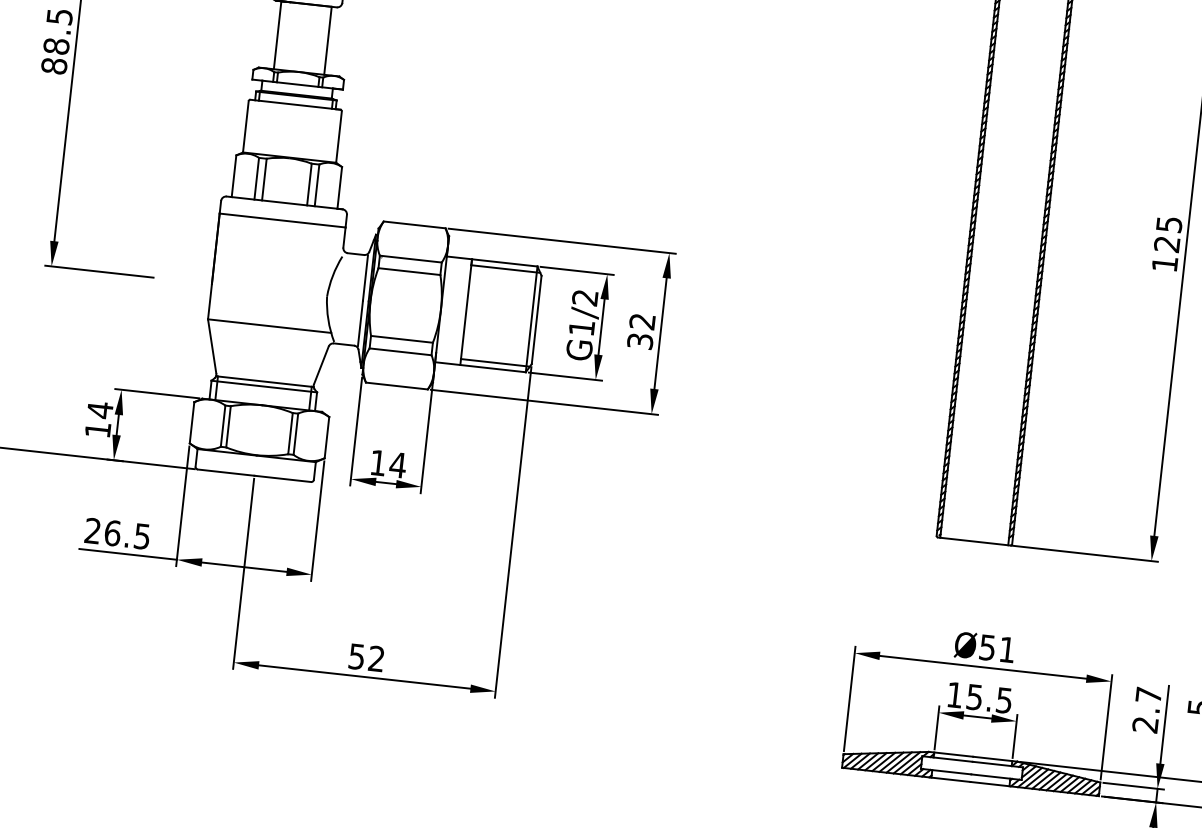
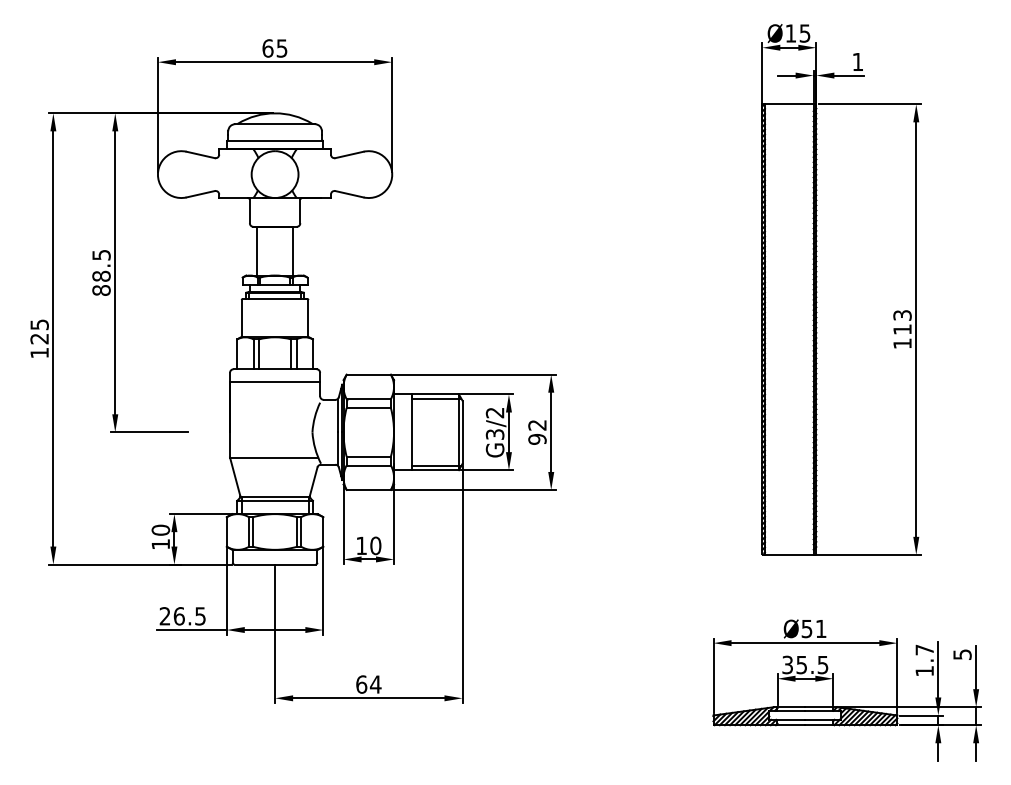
text: (1168, 234) -> (902, 322), 125 -> 113
text: (580, 327) -> (494, 434), G1/2 -> G3/2
text: (640, 341) -> (537, 439), 32 -> 92
text: (99, 410) -> (160, 530), 14 -> 10
text: (397, 464) -> (375, 545), 14 -> 10
text: (366, 657) -> (368, 684), 52 -> 64
text: (954, 694) -> (787, 664), 15.5 -> 35.5
text: (1145, 725) -> (924, 671), 2.7 -> 1.7

